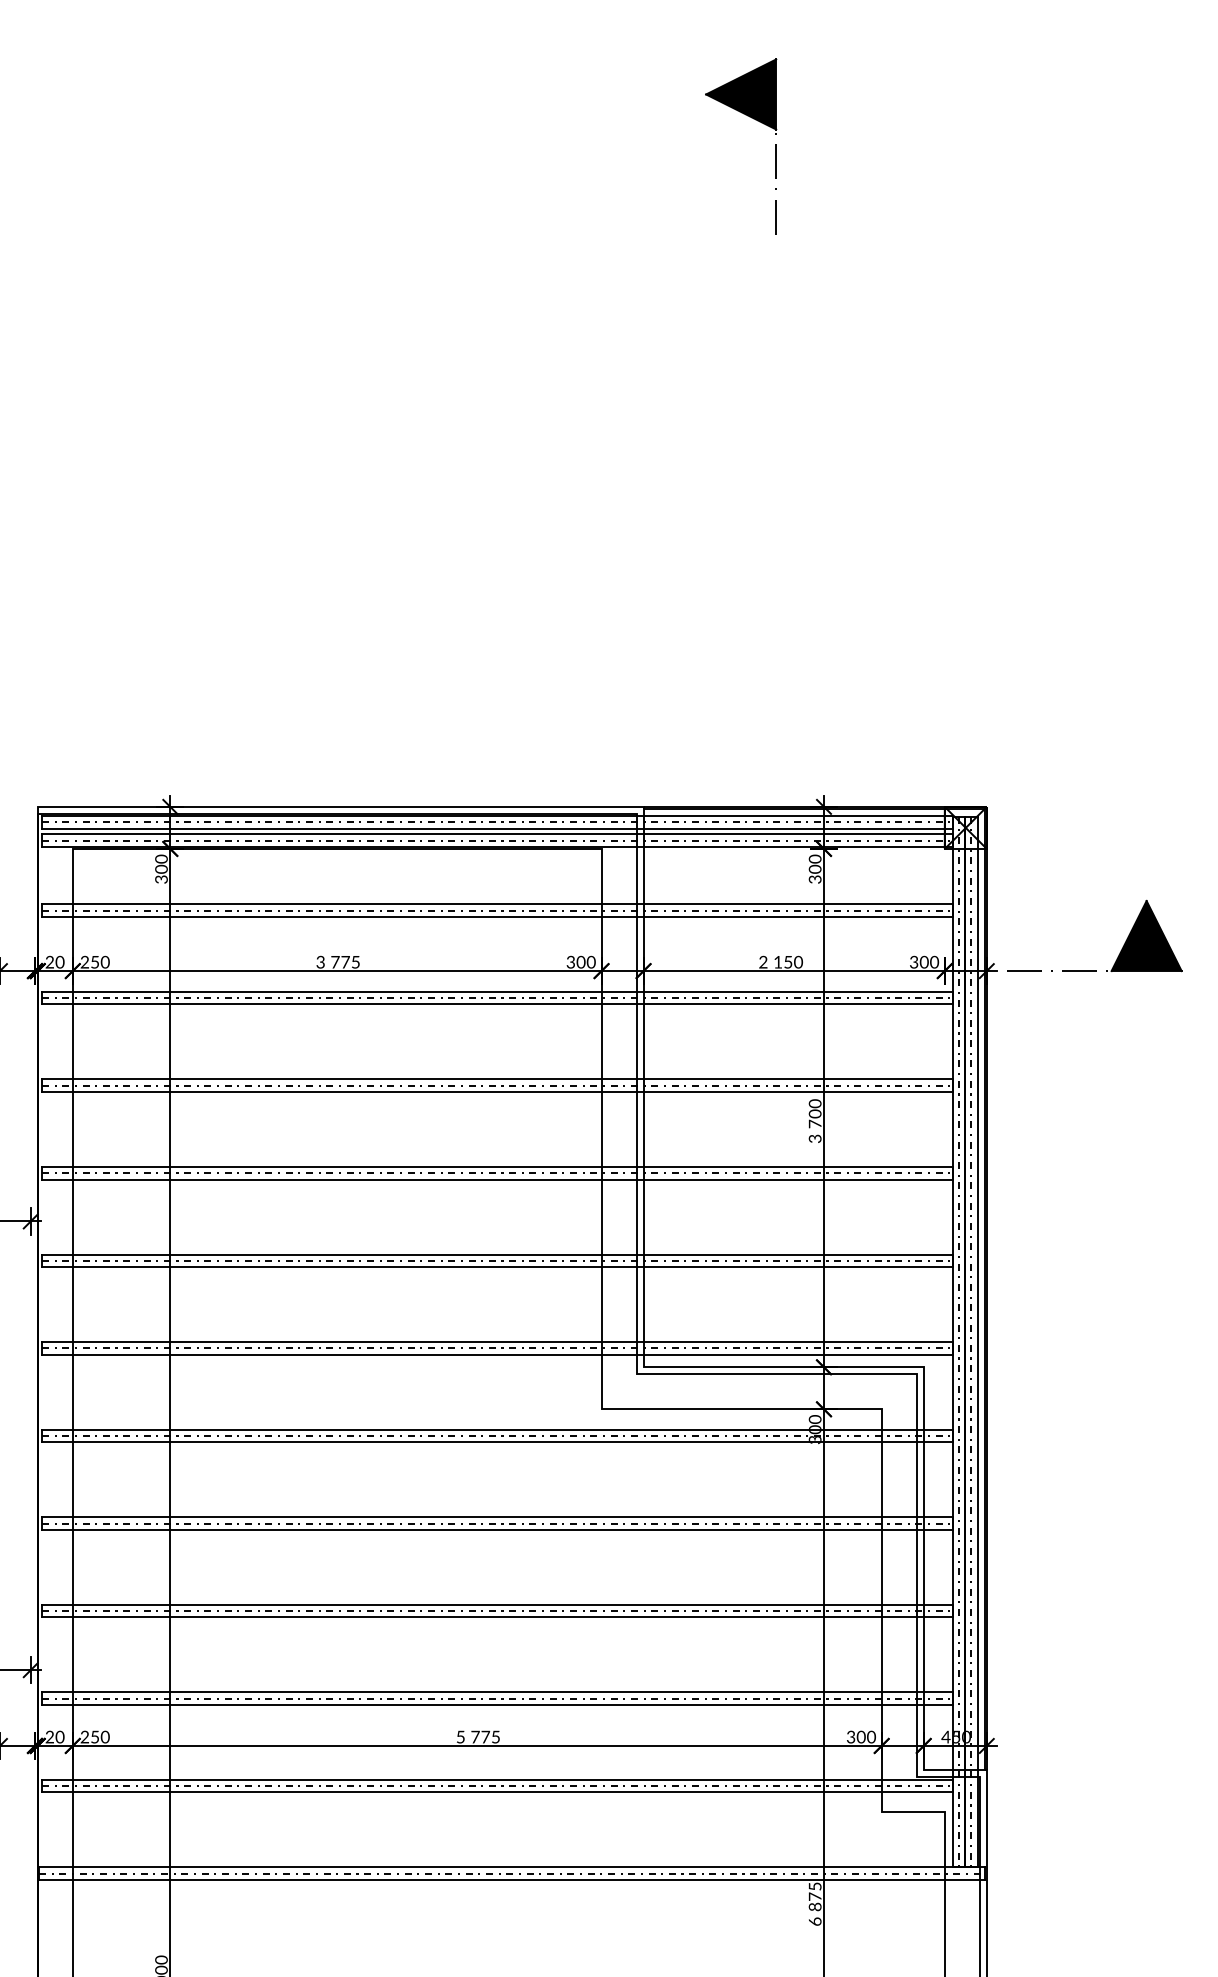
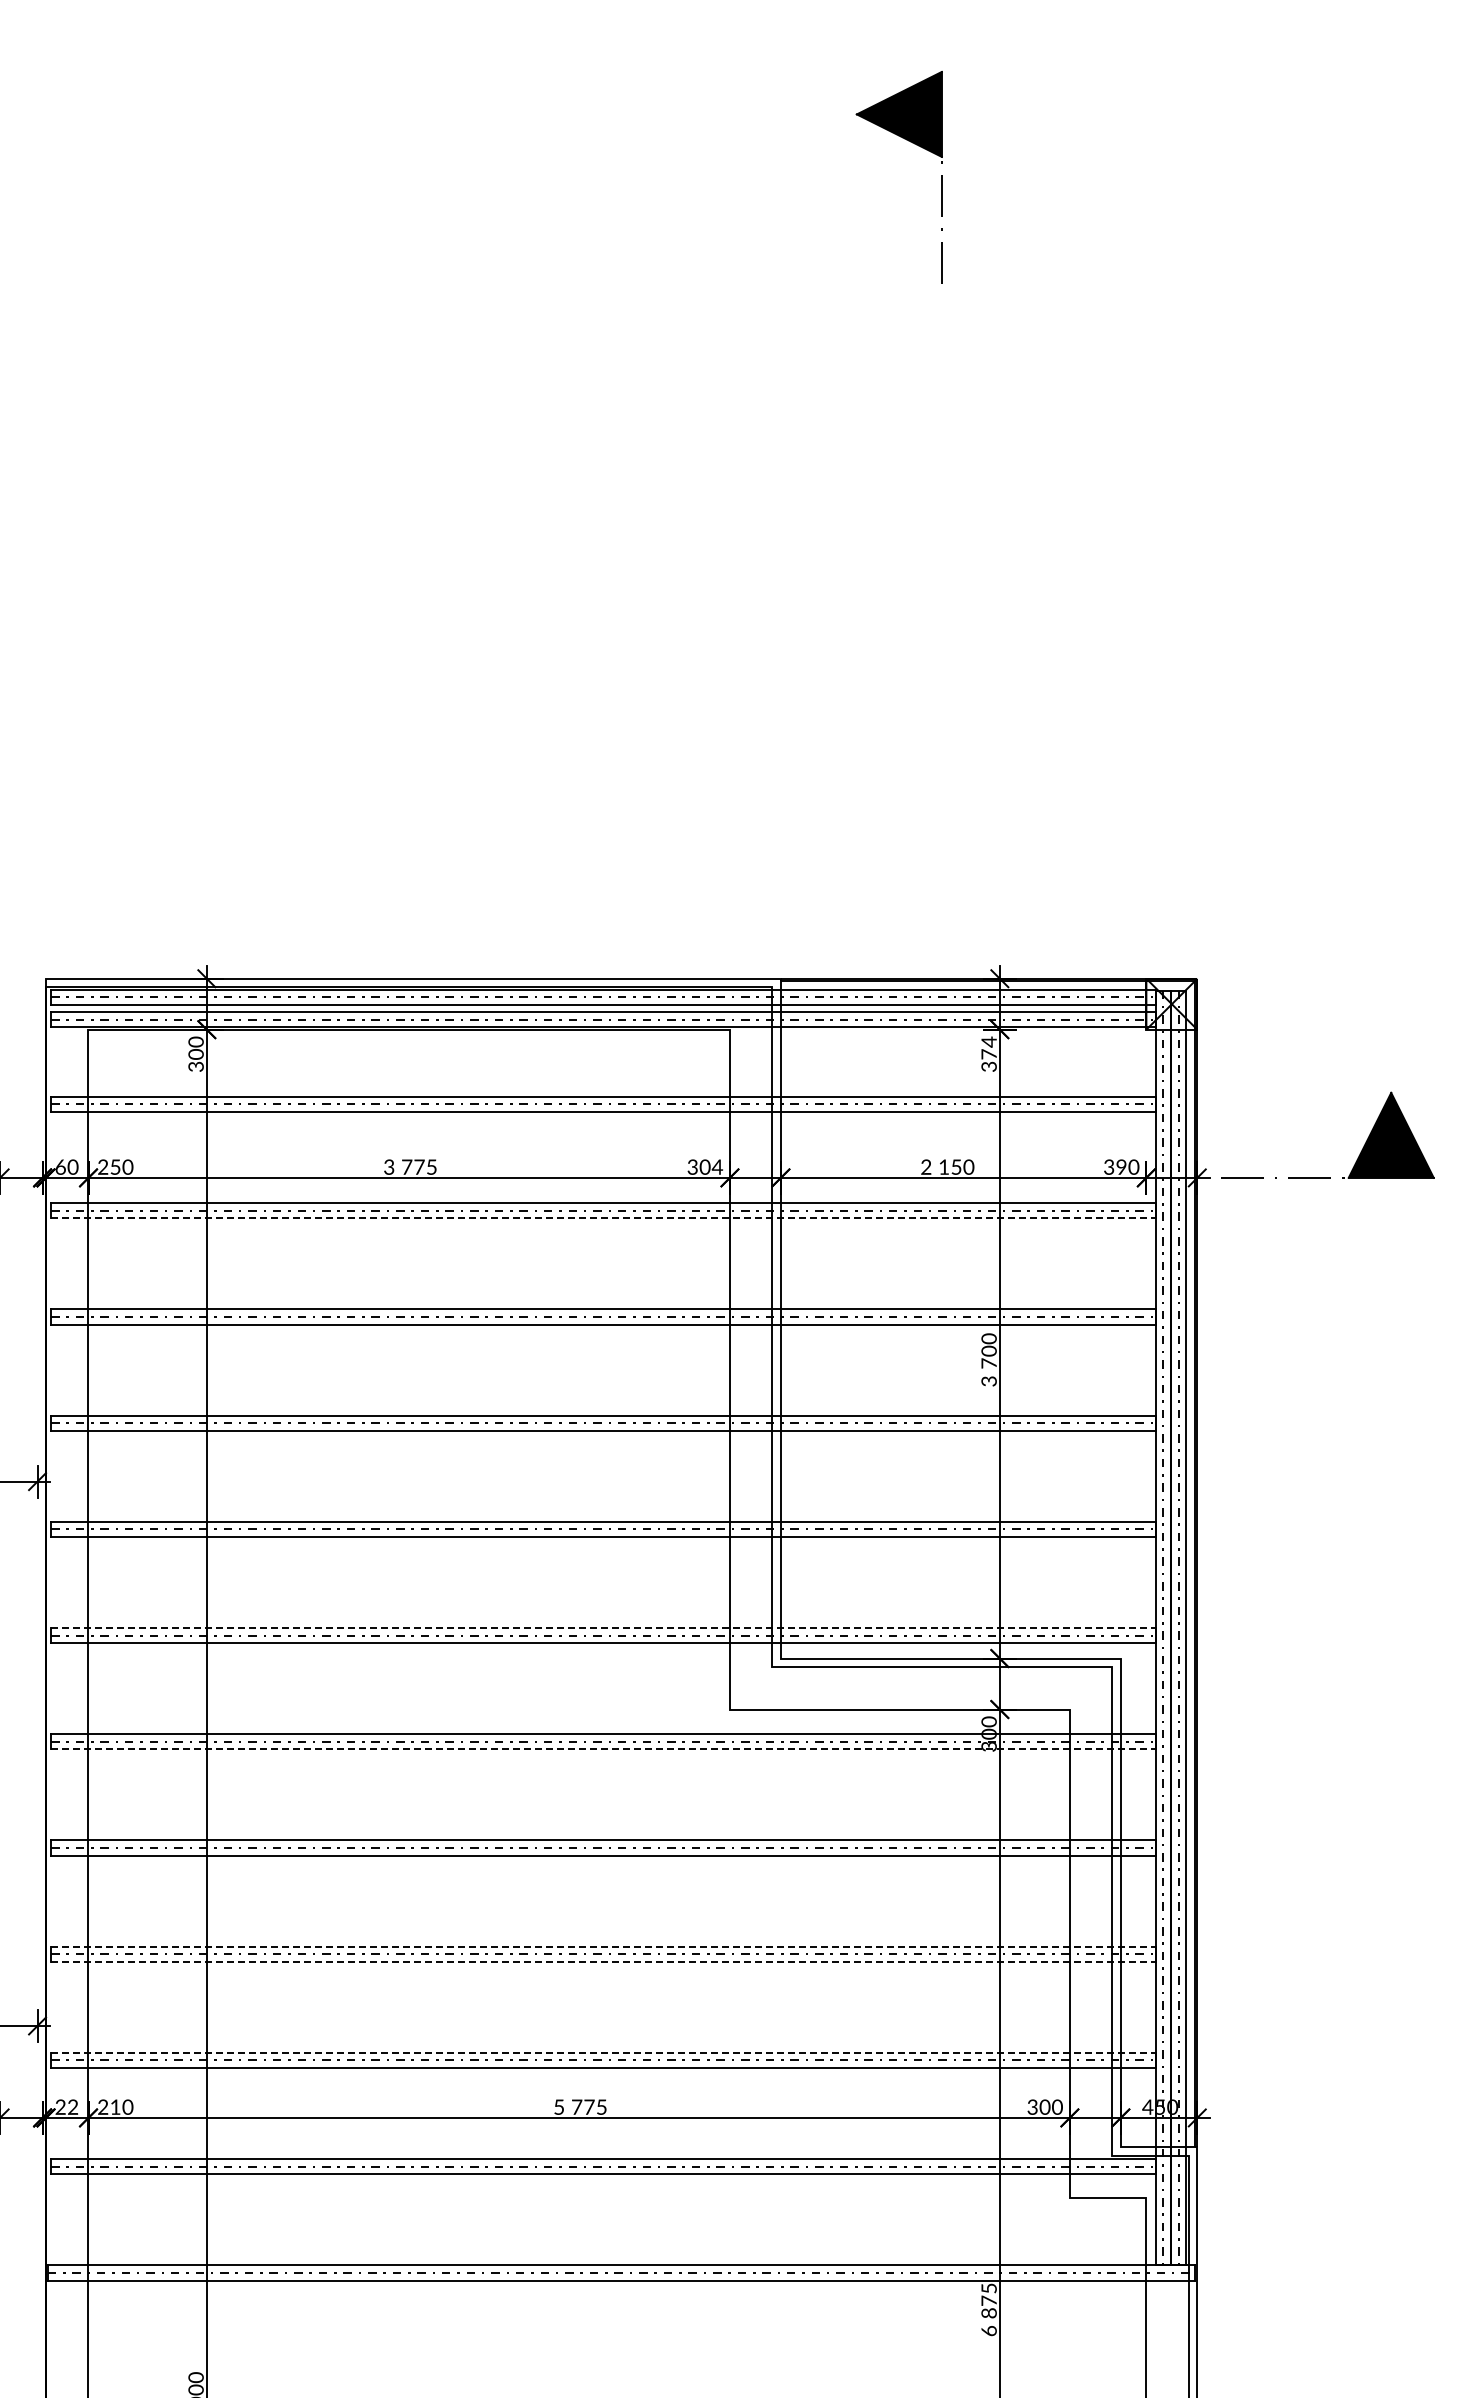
text: (814, 863) -> (988, 1047), 300 -> 374
text: (49, 961) -> (60, 1166), 20 -> 60
text: (591, 961) -> (717, 1166), 300 -> 304
text: (924, 962) -> (1121, 1167), 300 -> 390
line: (497, 1004) -> (603, 1218), solid -> dashed
line: (497, 1341) -> (603, 1627), solid -> dashed
line: (497, 1442) -> (603, 1749), solid -> dashed
line: (497, 1604) -> (603, 1946), solid -> dashed
line: (497, 1617) -> (603, 1961), solid -> dashed
line: (497, 1692) -> (603, 2052), solid -> dashed
text: (95, 1736) -> (115, 2106), 250 -> 210
text: (59, 1737) -> (72, 2107), 20 -> 22

